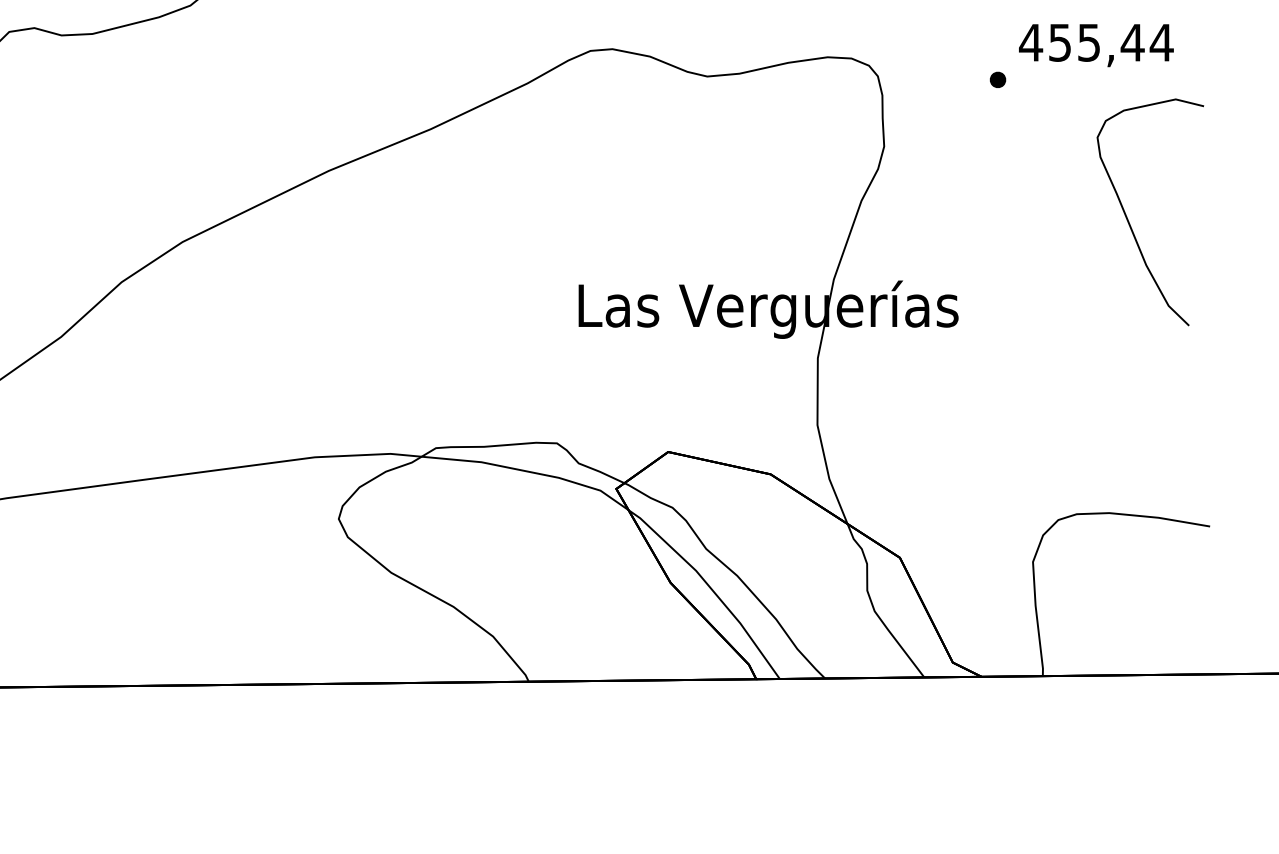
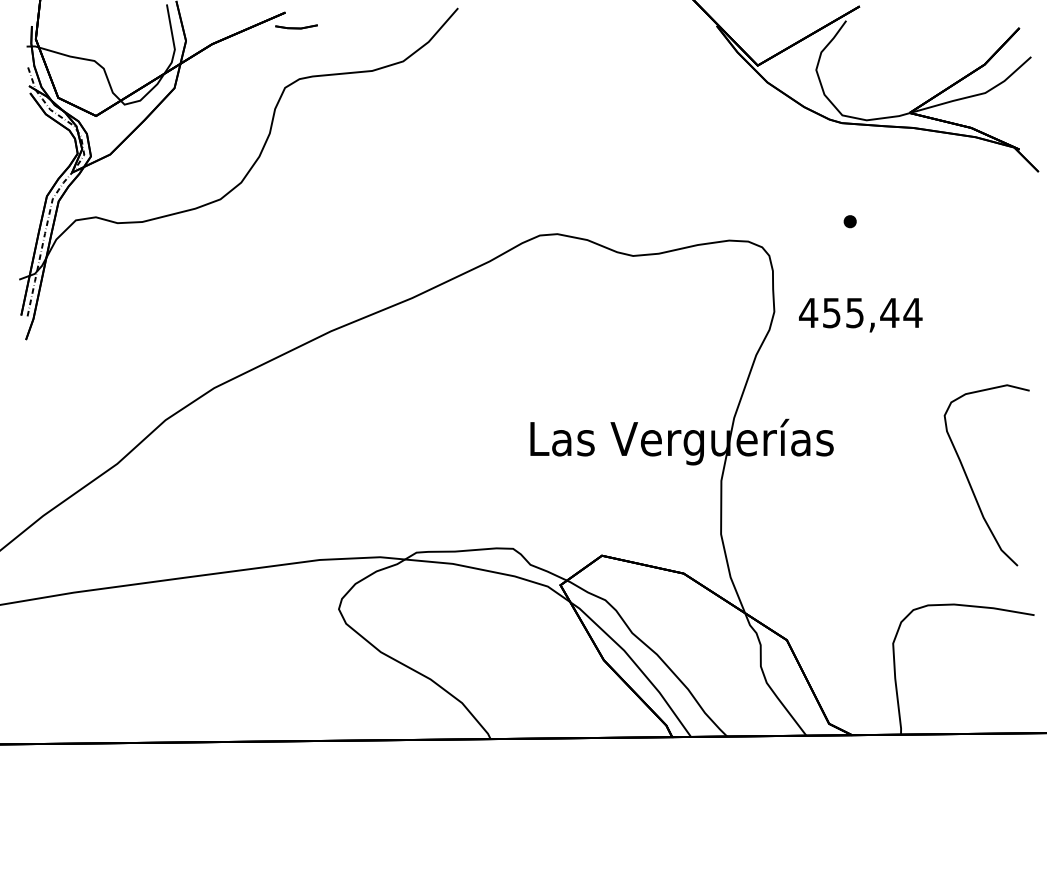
text: (1096, 45) -> (860, 315), moved
part: (997, 79) -> (849, 221), moved
curve: (1129, 221) -> (970, 482), moved

